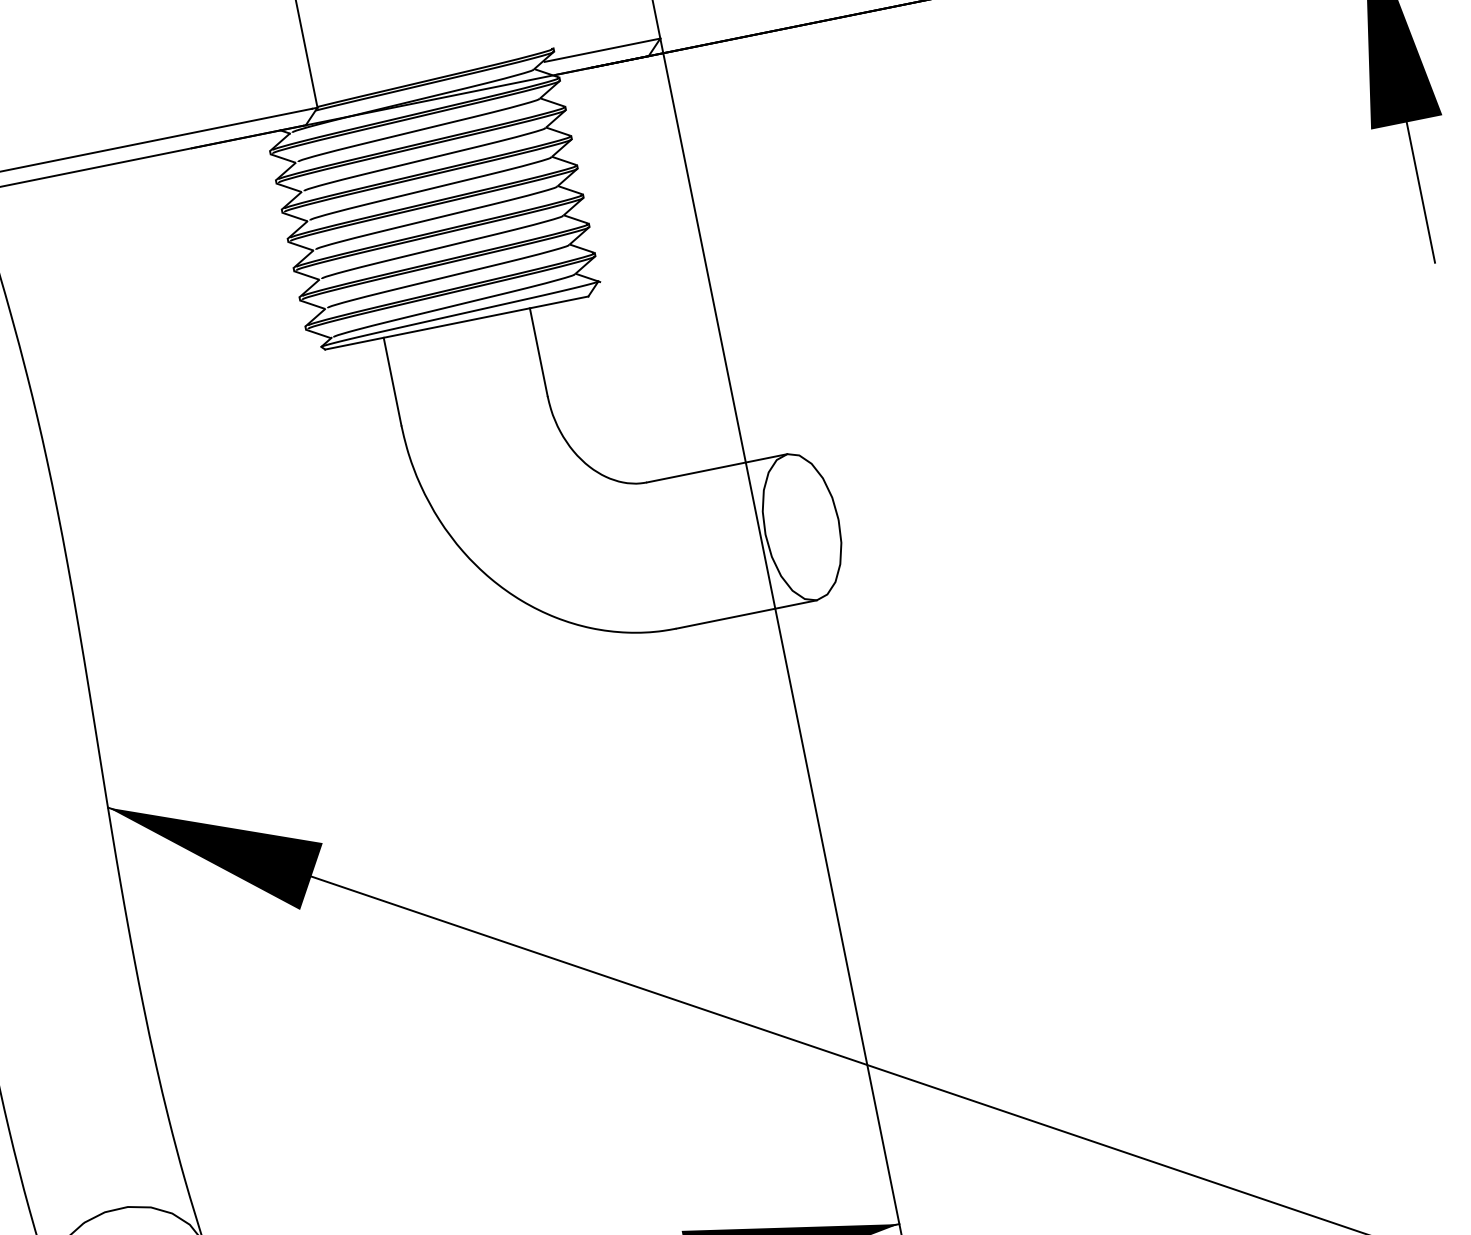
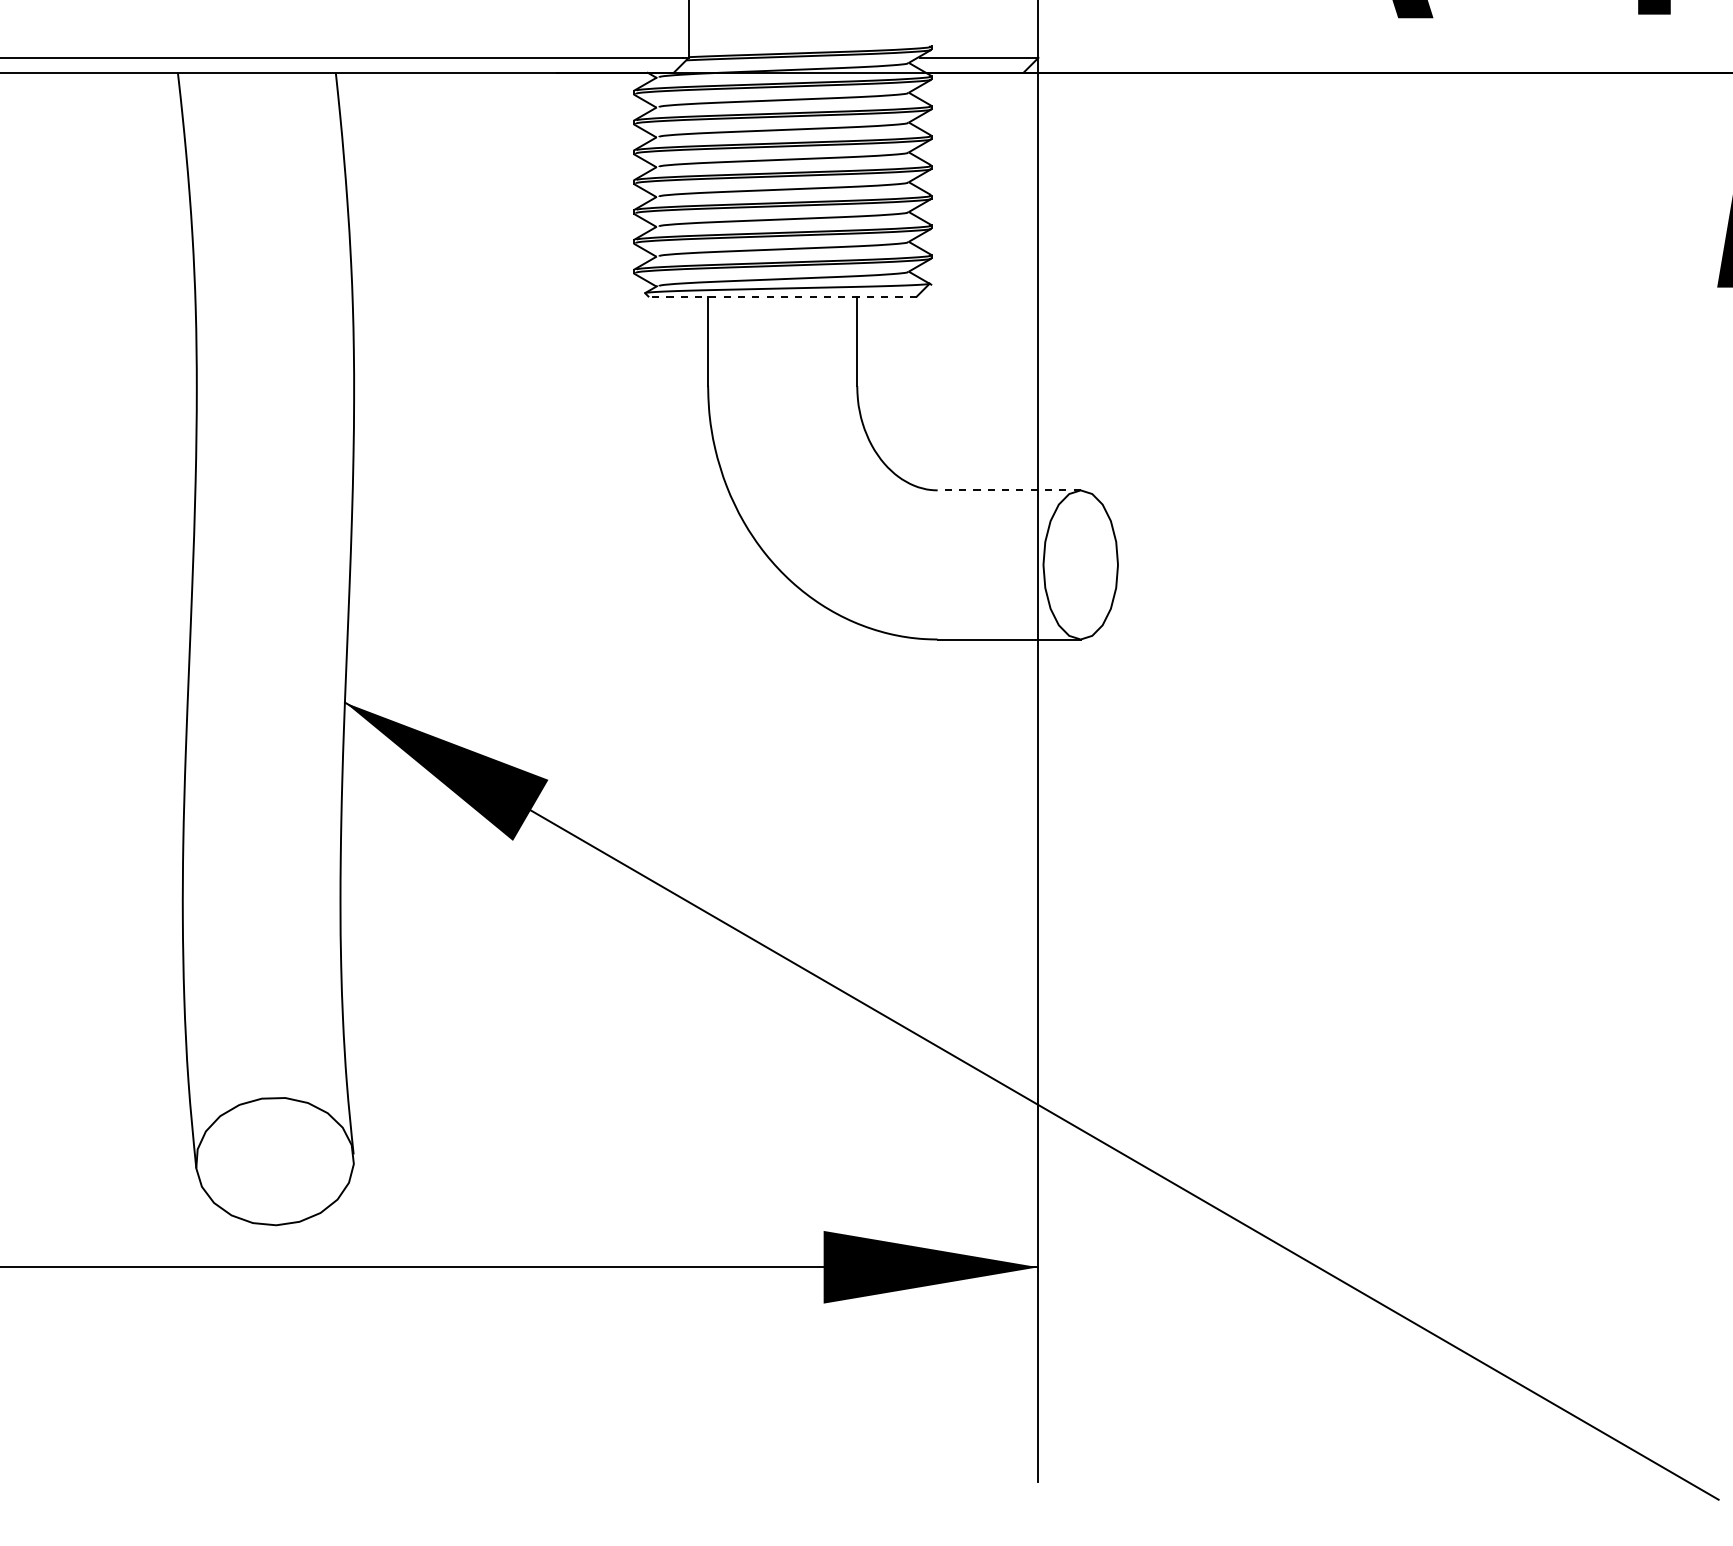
line: (456, 323) -> (782, 296), solid -> dashed
line: (717, 468) -> (1009, 490), solid -> dashed

